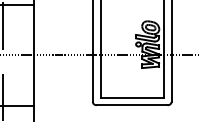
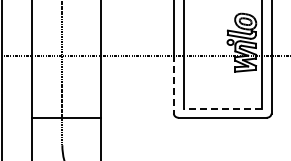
line: (92, 78) -> (173, 84), solid -> dashed
line: (132, 98) -> (222, 109), solid -> dashed

